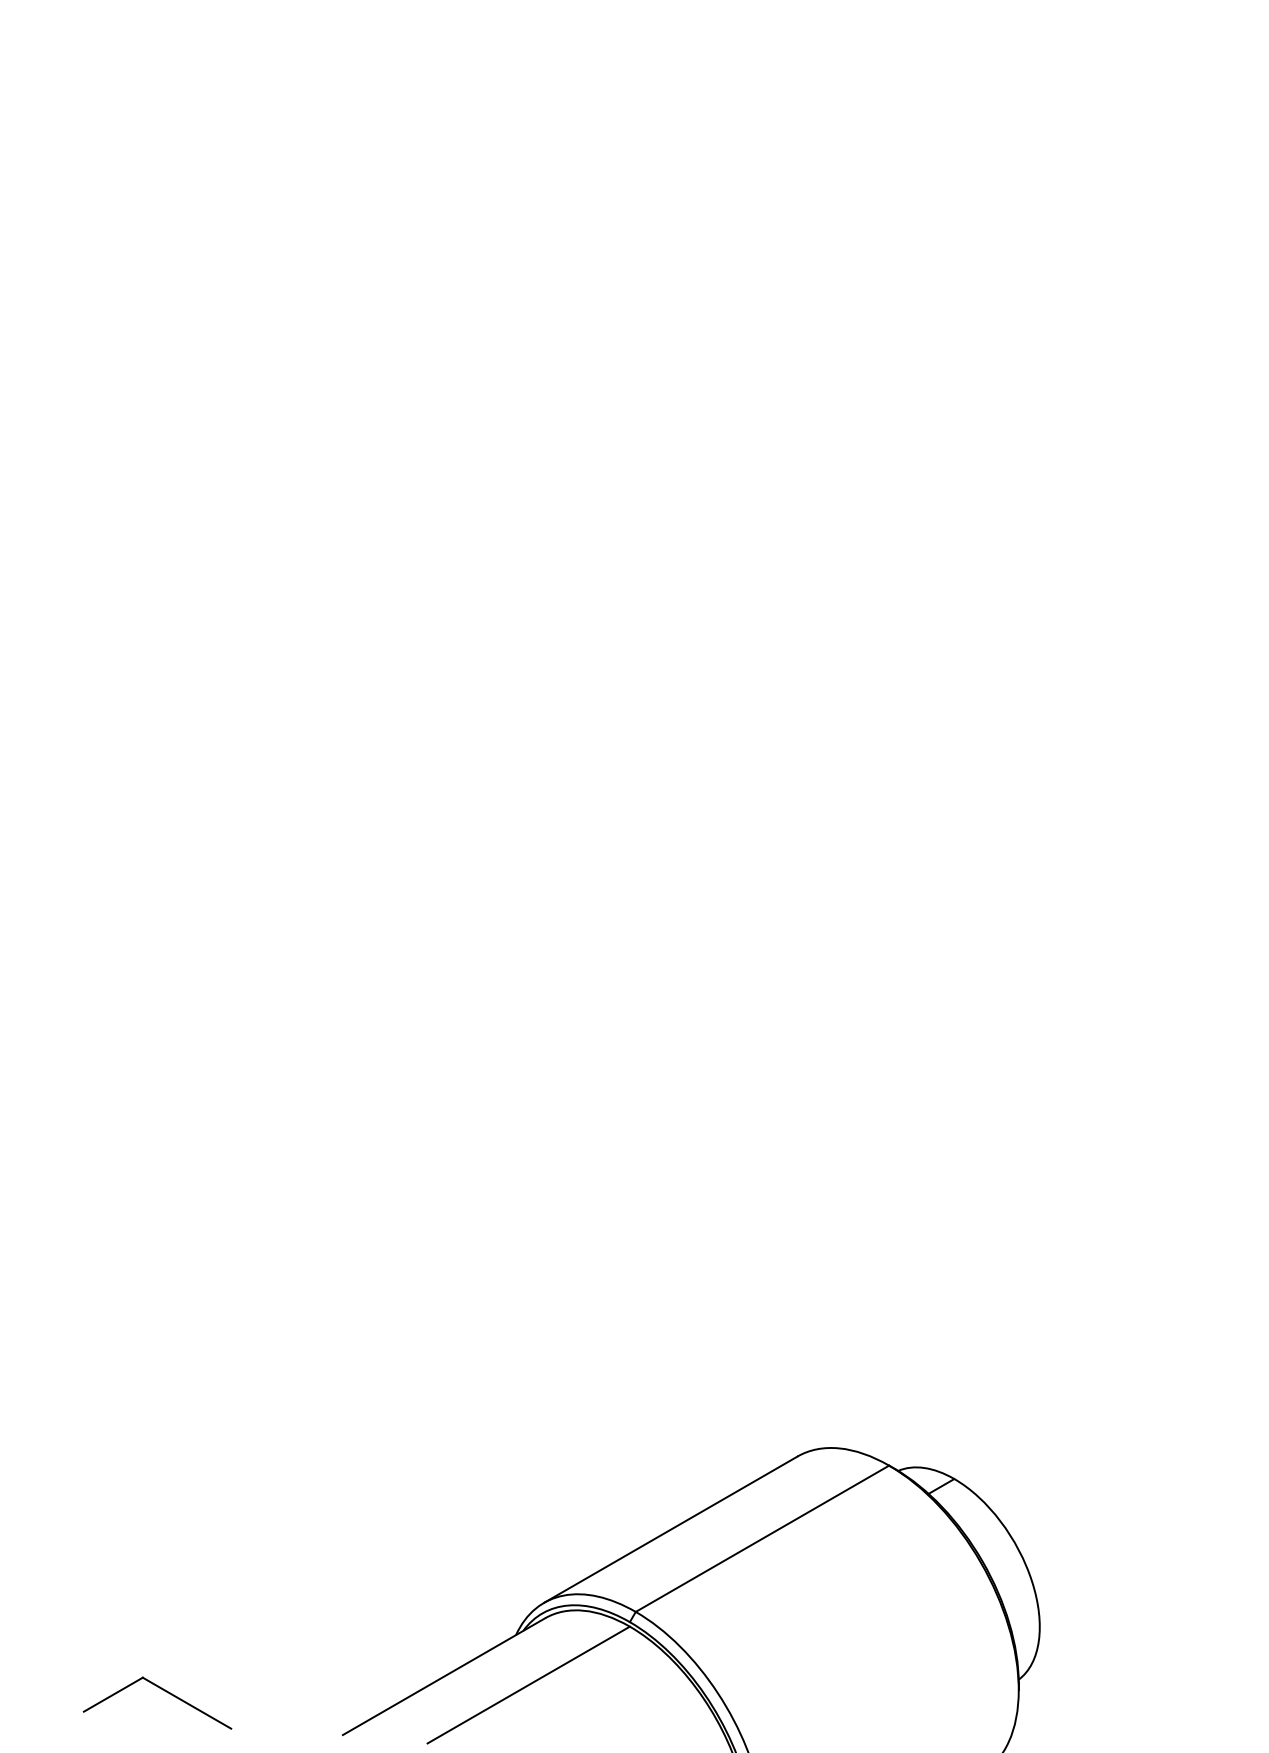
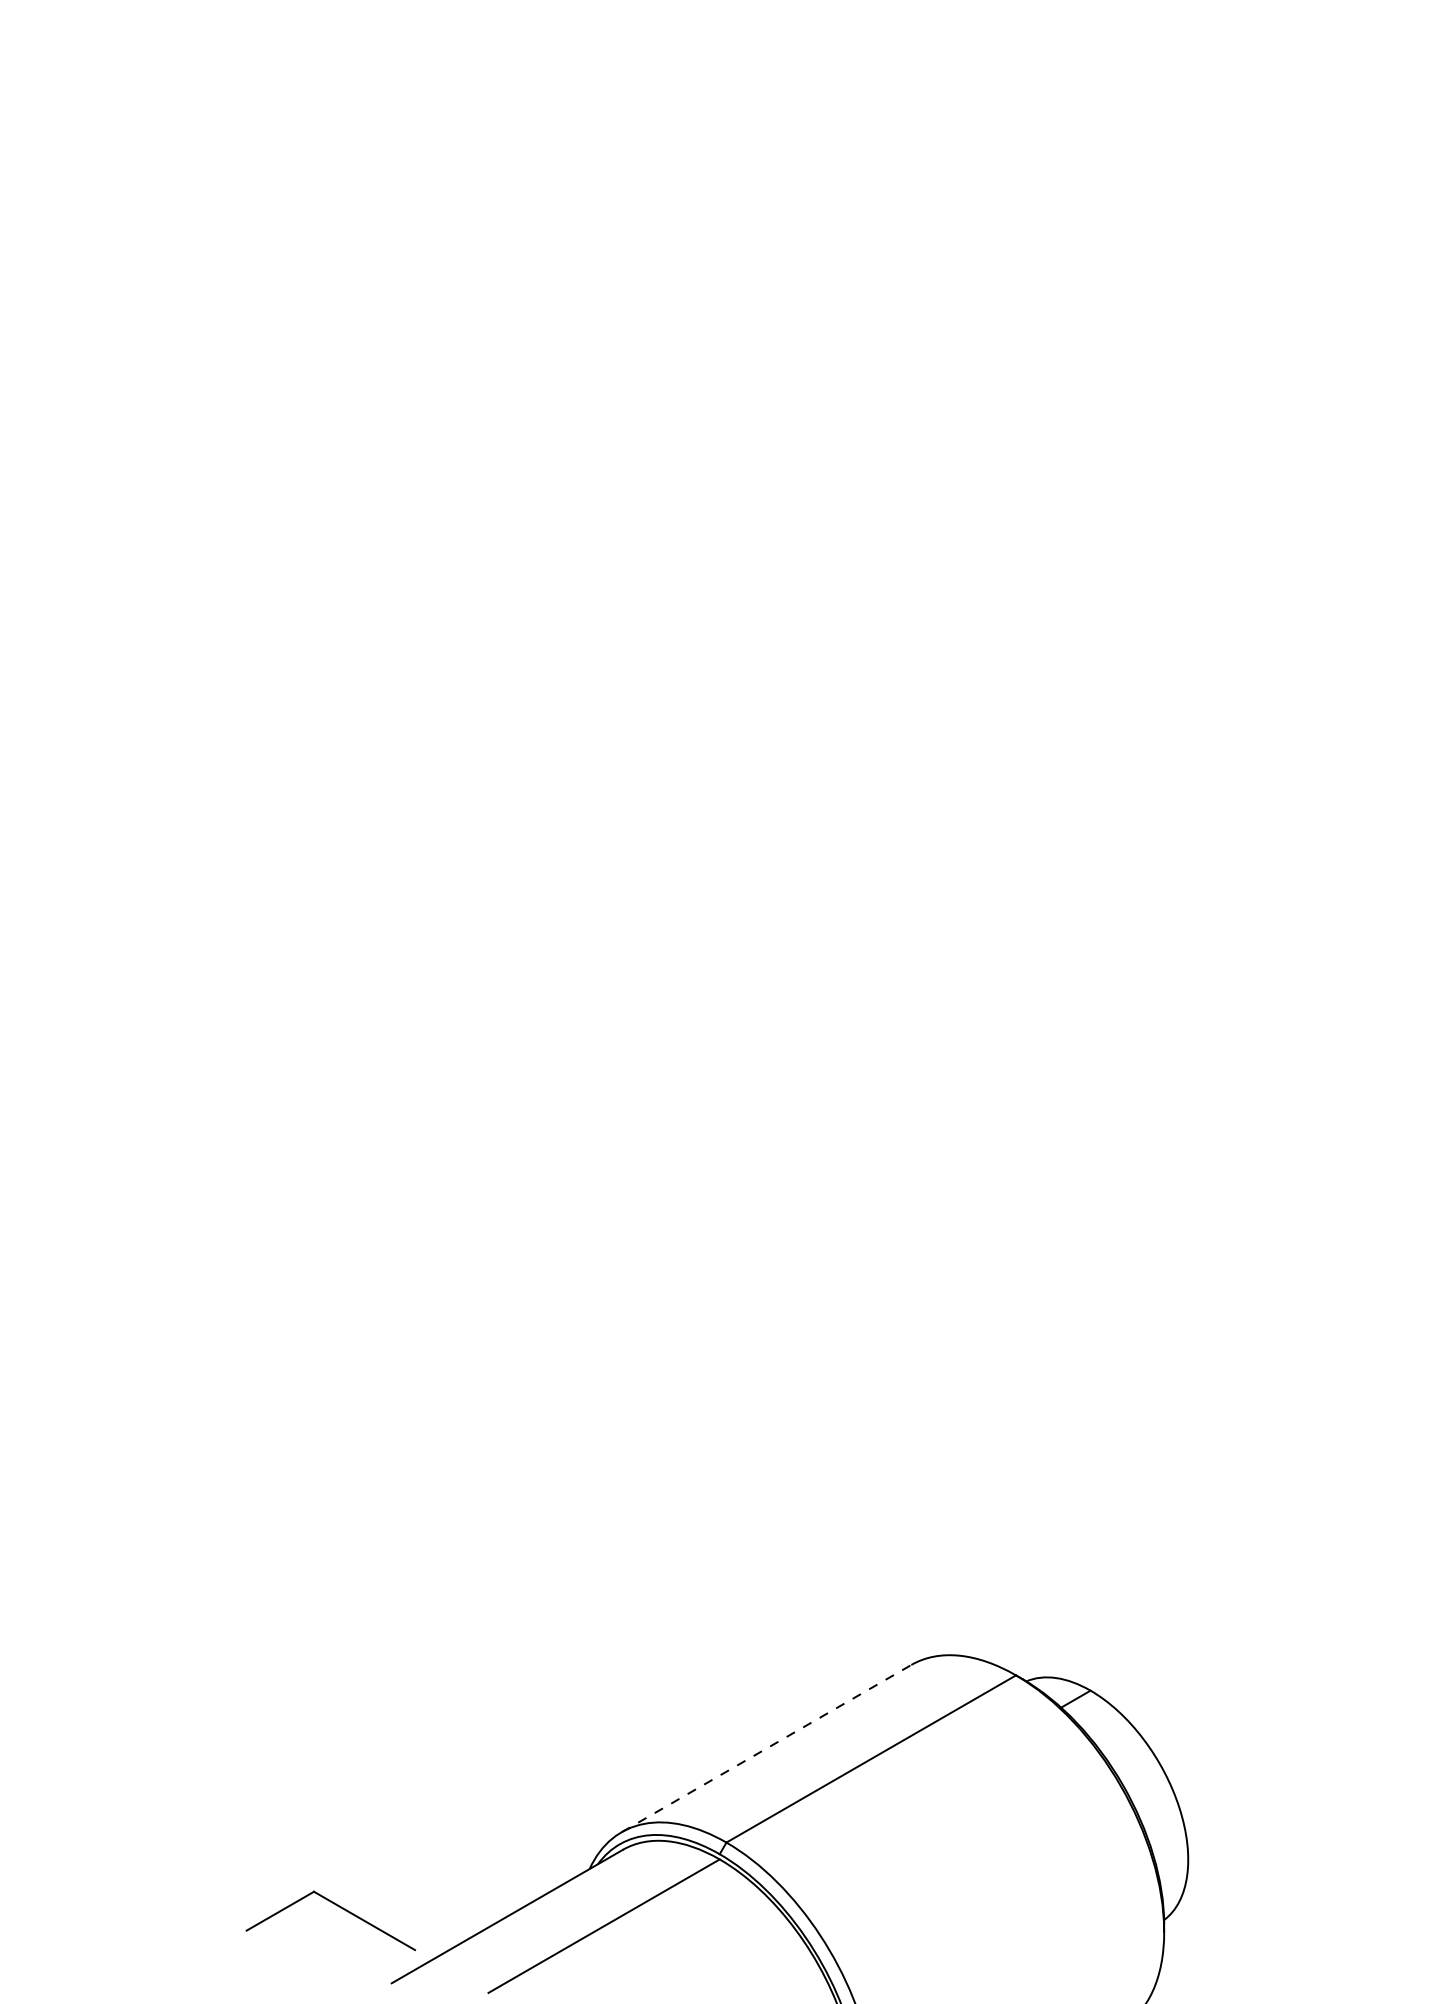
line: (670, 1529) -> (766, 1748), solid -> dashed
part: (165, 1692) -> (340, 1908), moved

